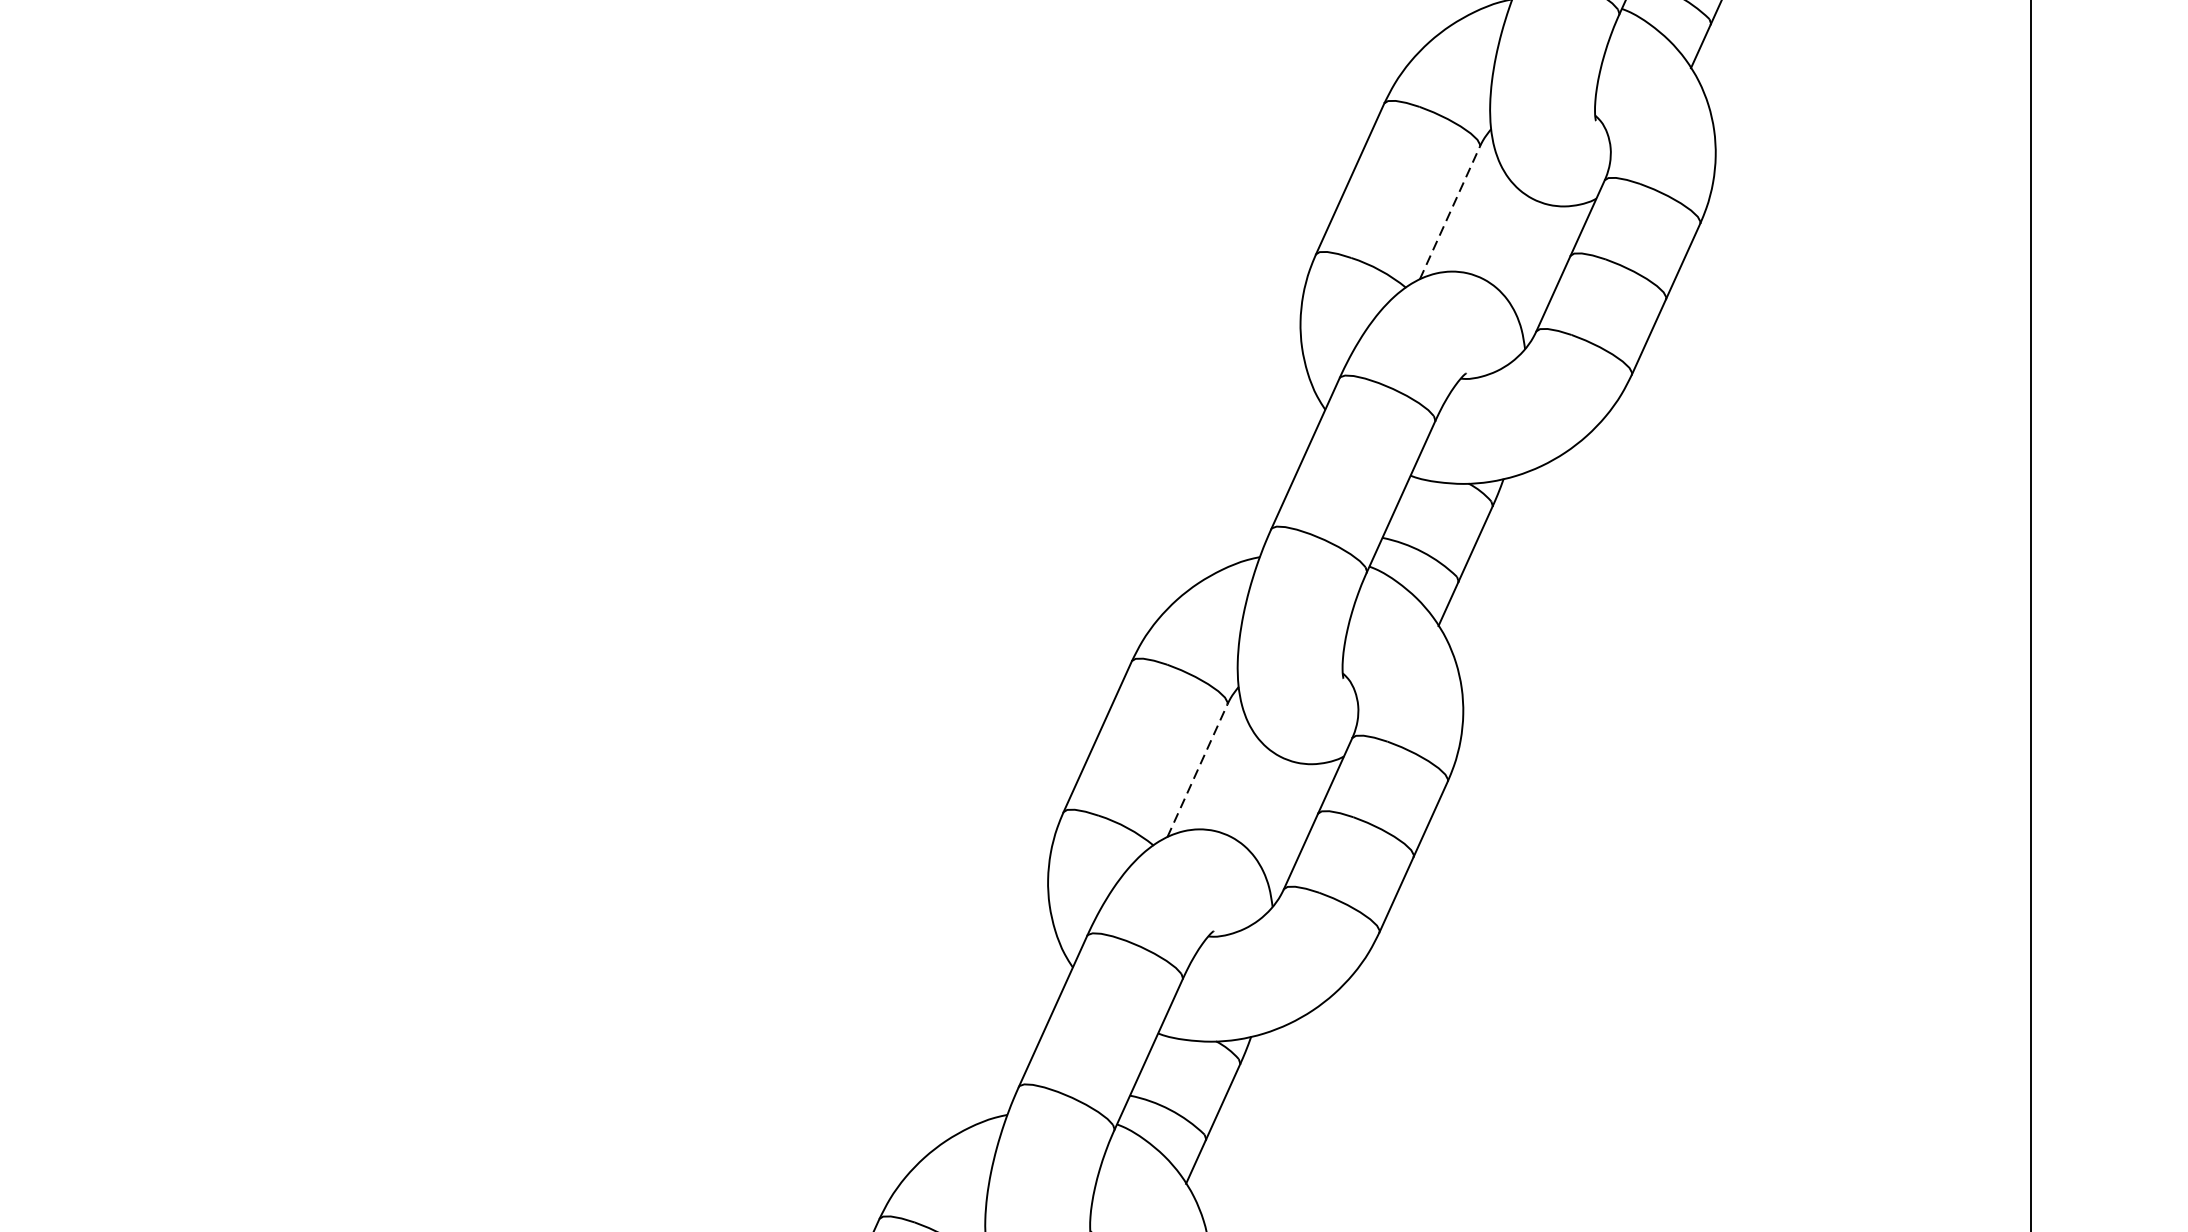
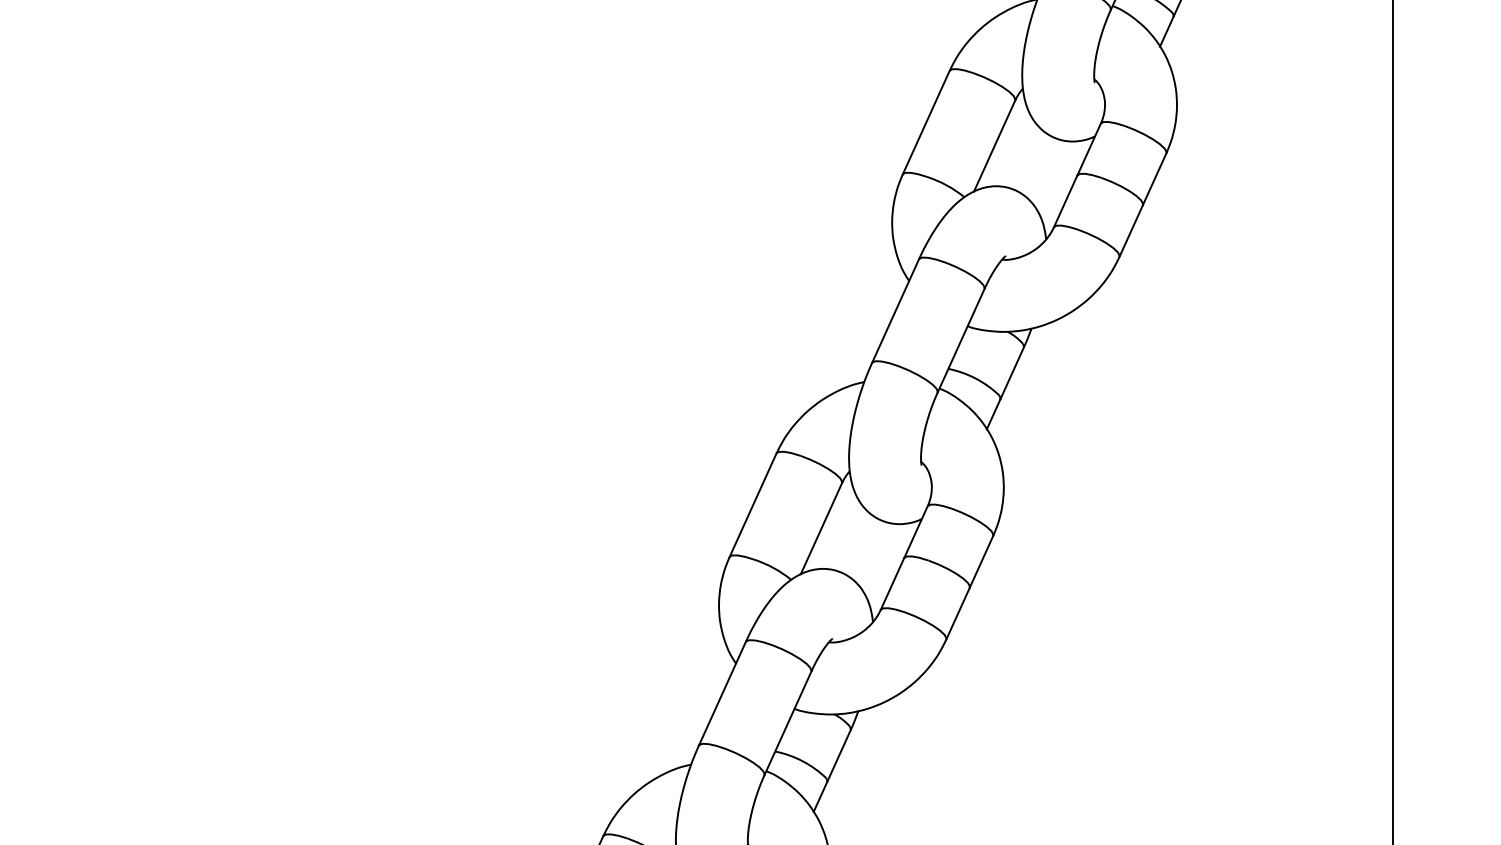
line: (1449, 212) -> (994, 145), dashed -> solid
line: (1197, 770) -> (821, 528), dashed -> solid

